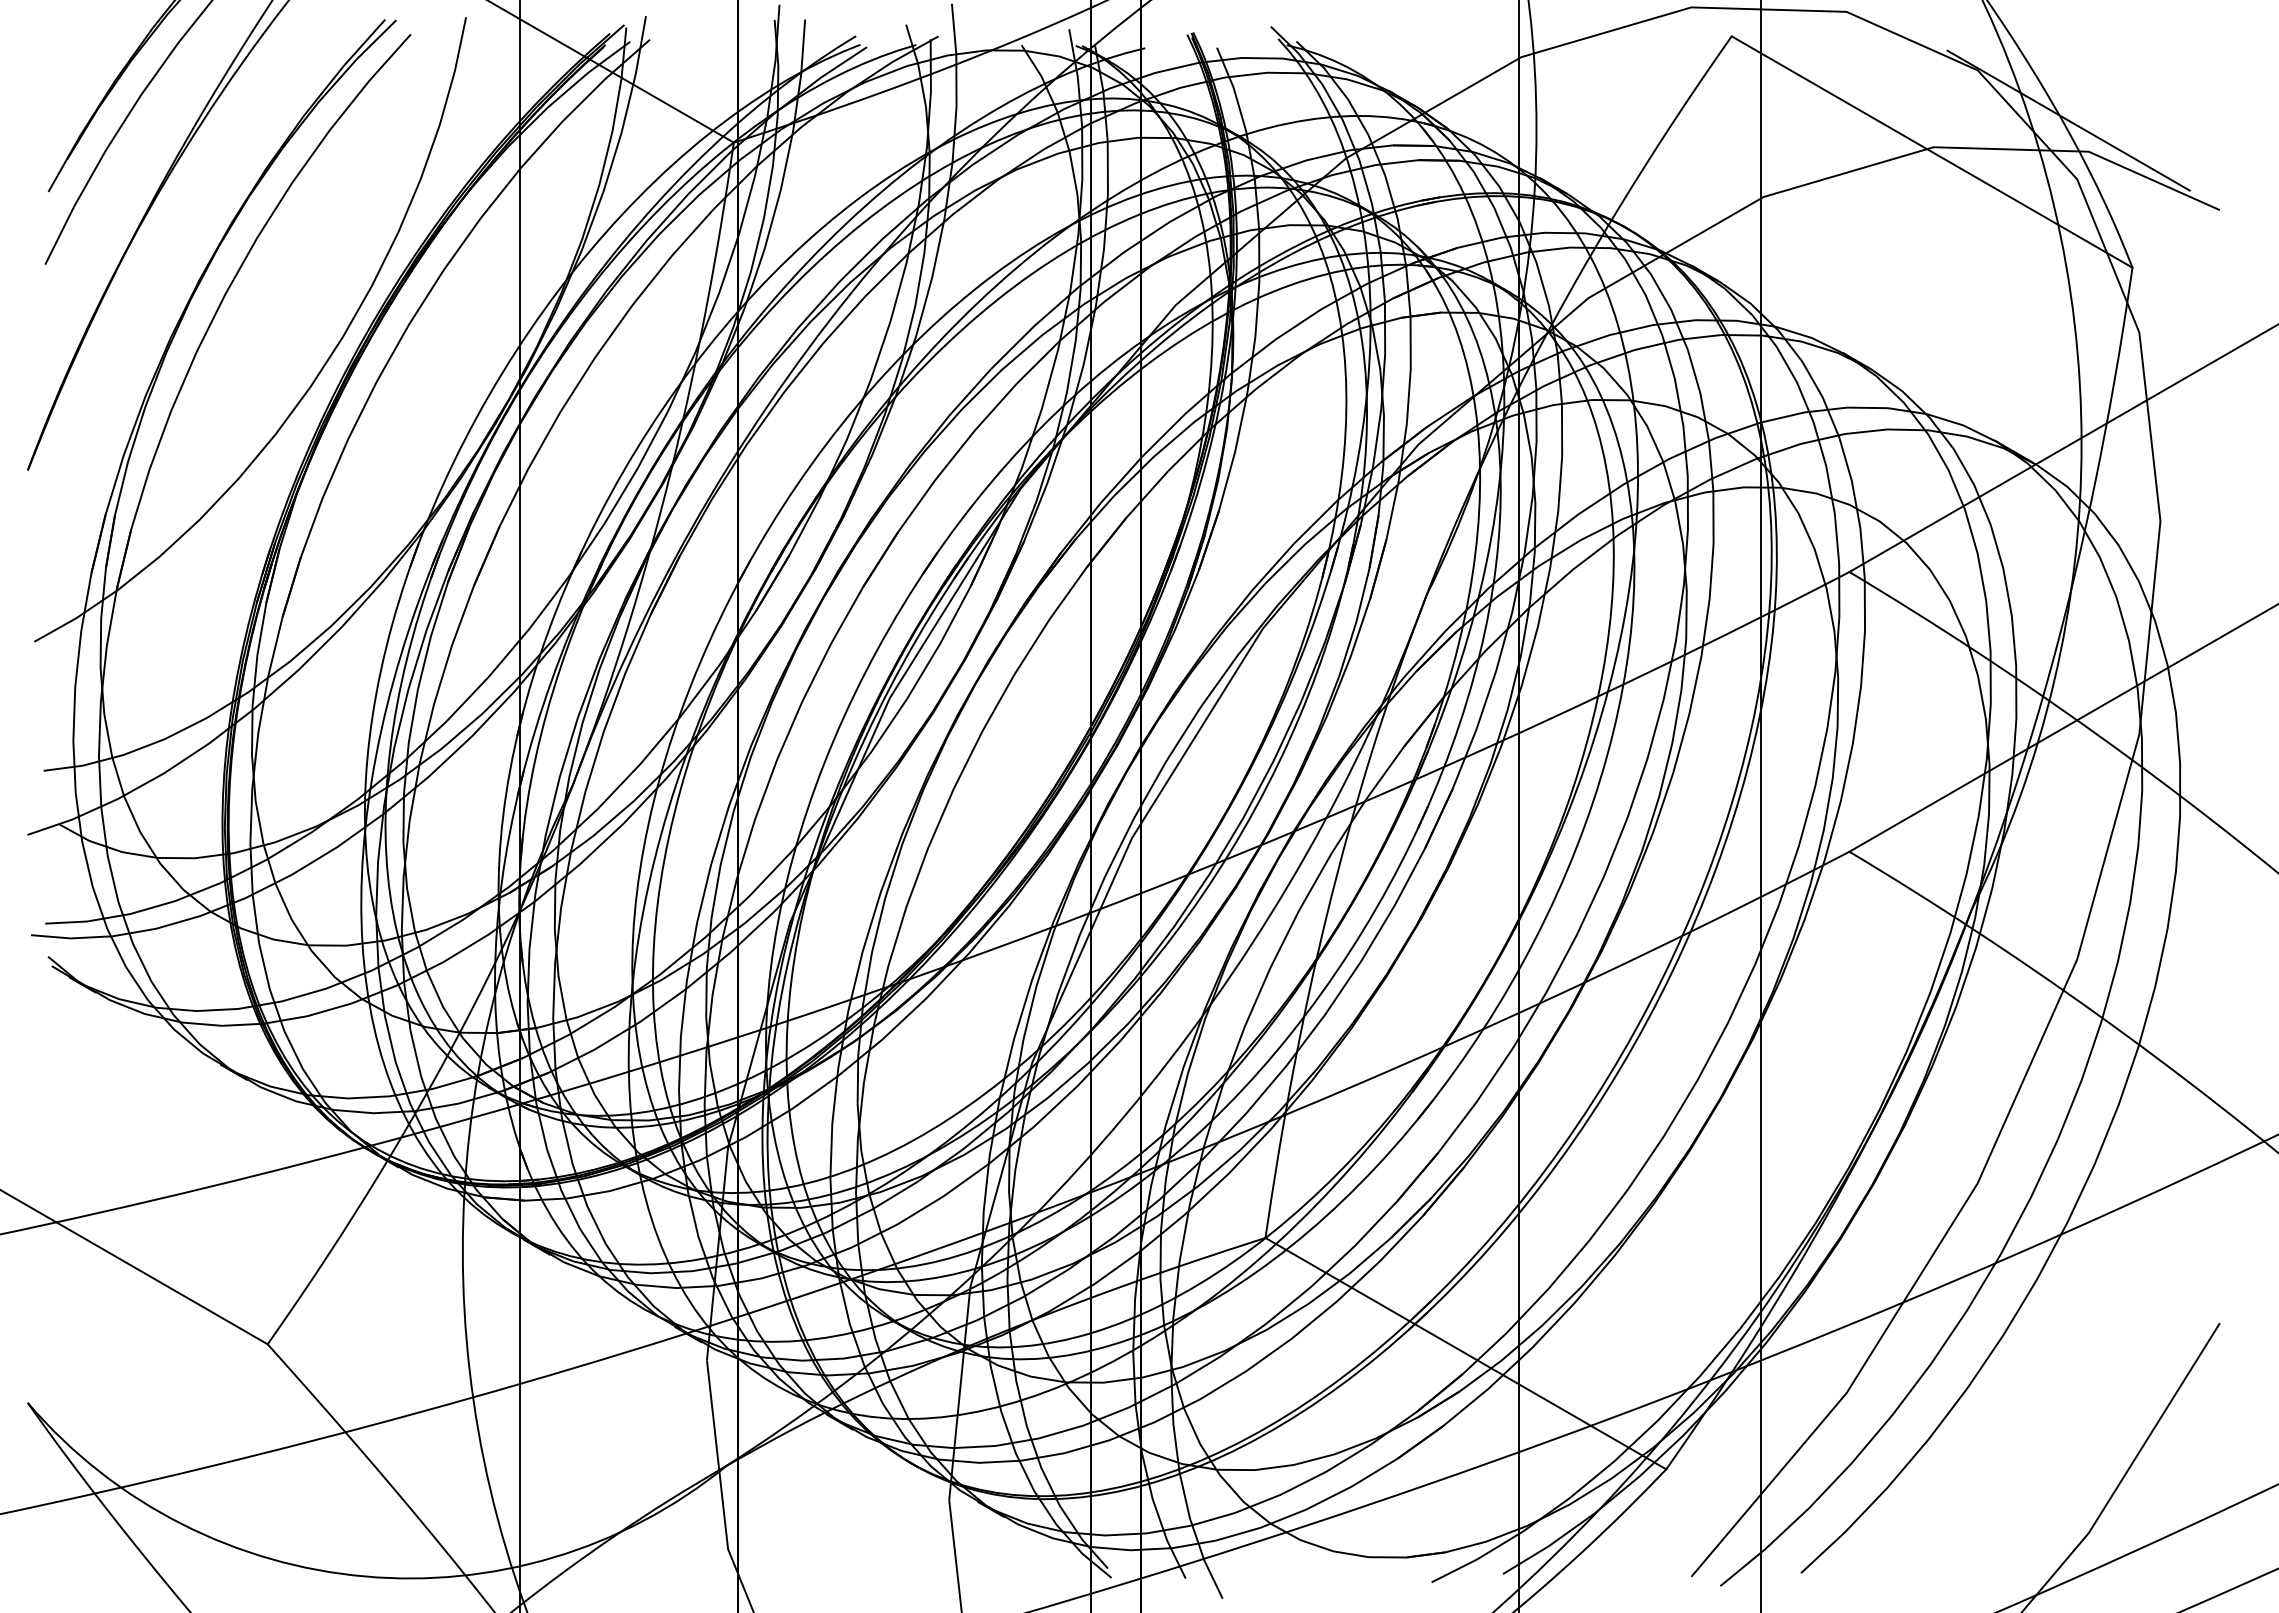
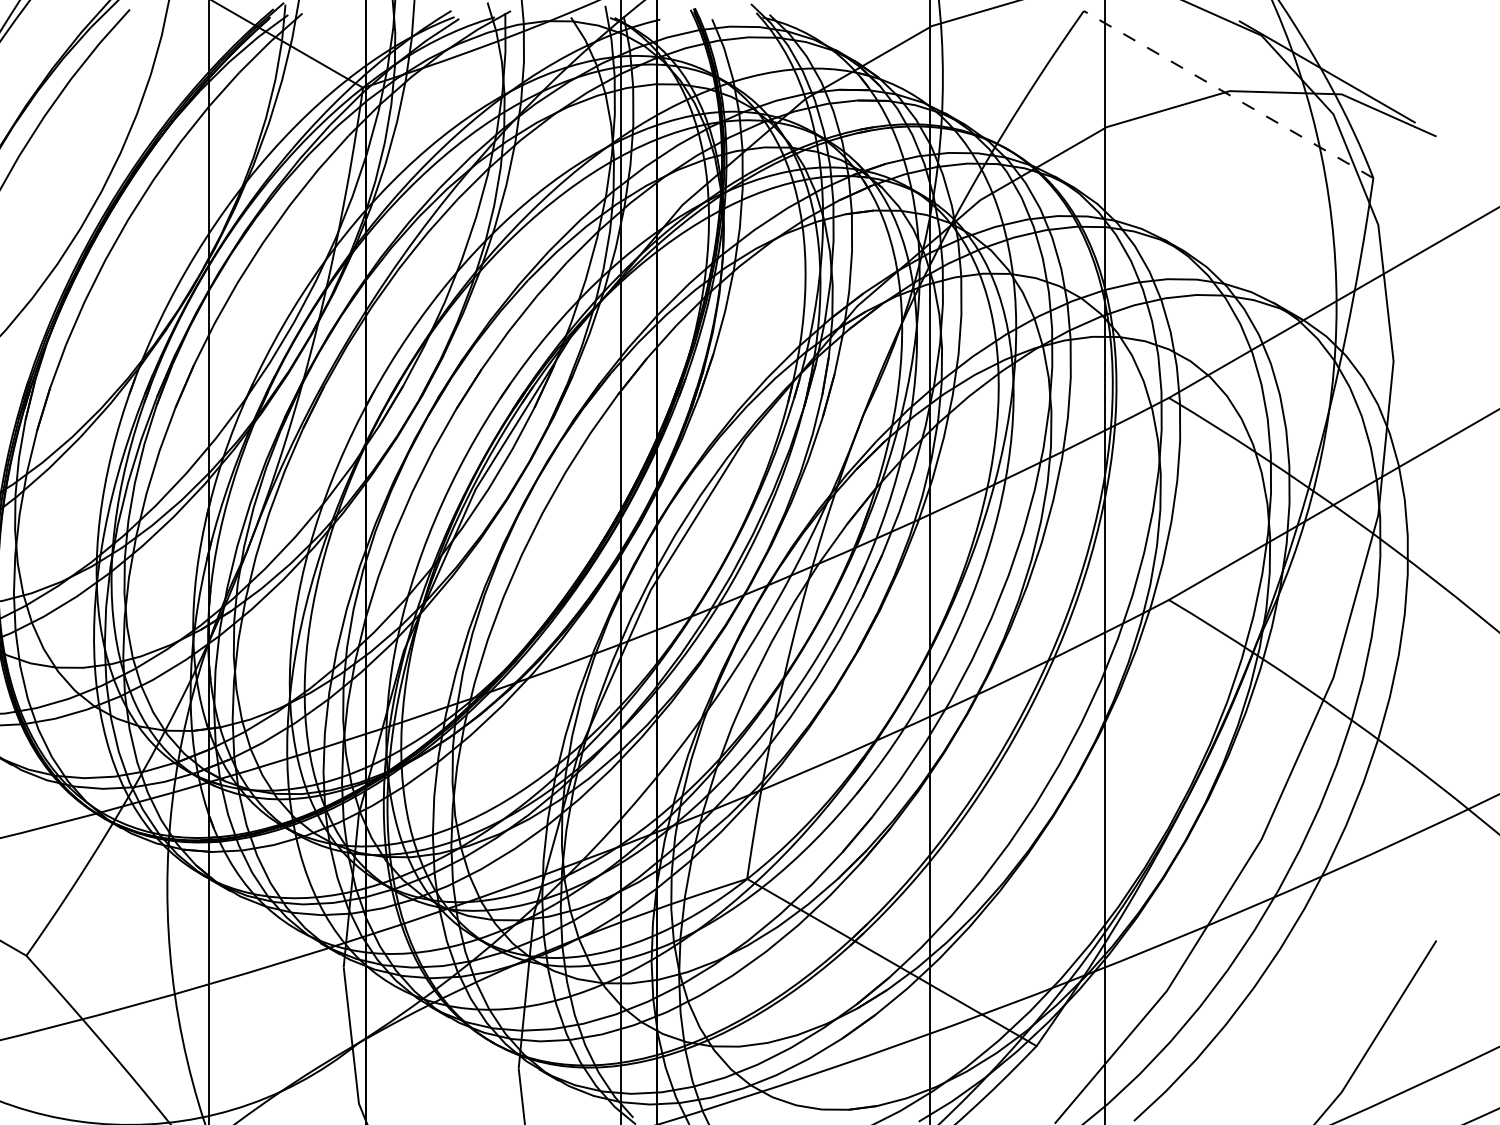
line: (1931, 151) -> (1228, 94), solid -> dashed

